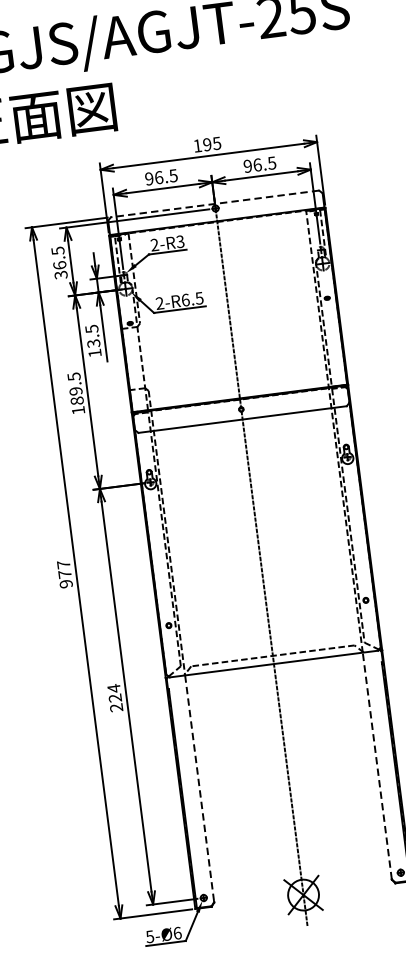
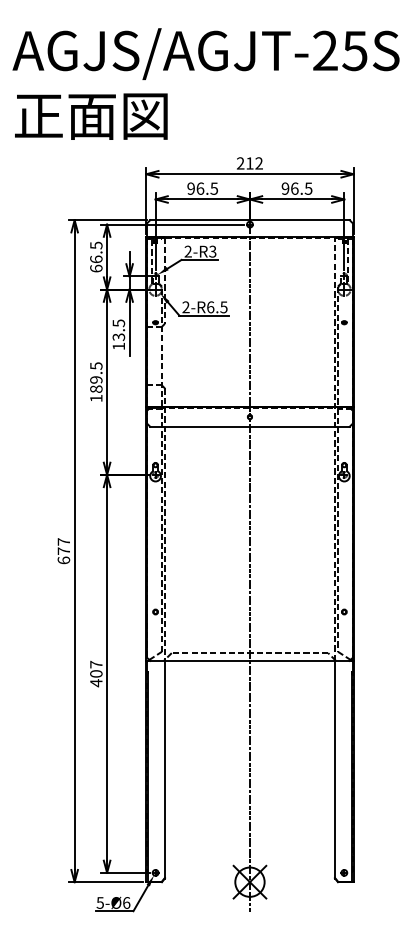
text: (206, 144) -> (249, 163), 195 -> 212
line: (214, 204) -> (249, 220), dashed -> solid
text: (61, 274) -> (96, 268), 36.5 -> 66.5
text: (65, 584) -> (63, 560), 977 -> 677
text: (115, 697) -> (96, 673), 224 -> 407
line: (377, 765) -> (335, 769), dashed -> solid
line: (199, 788) -> (164, 769), dashed -> solid

